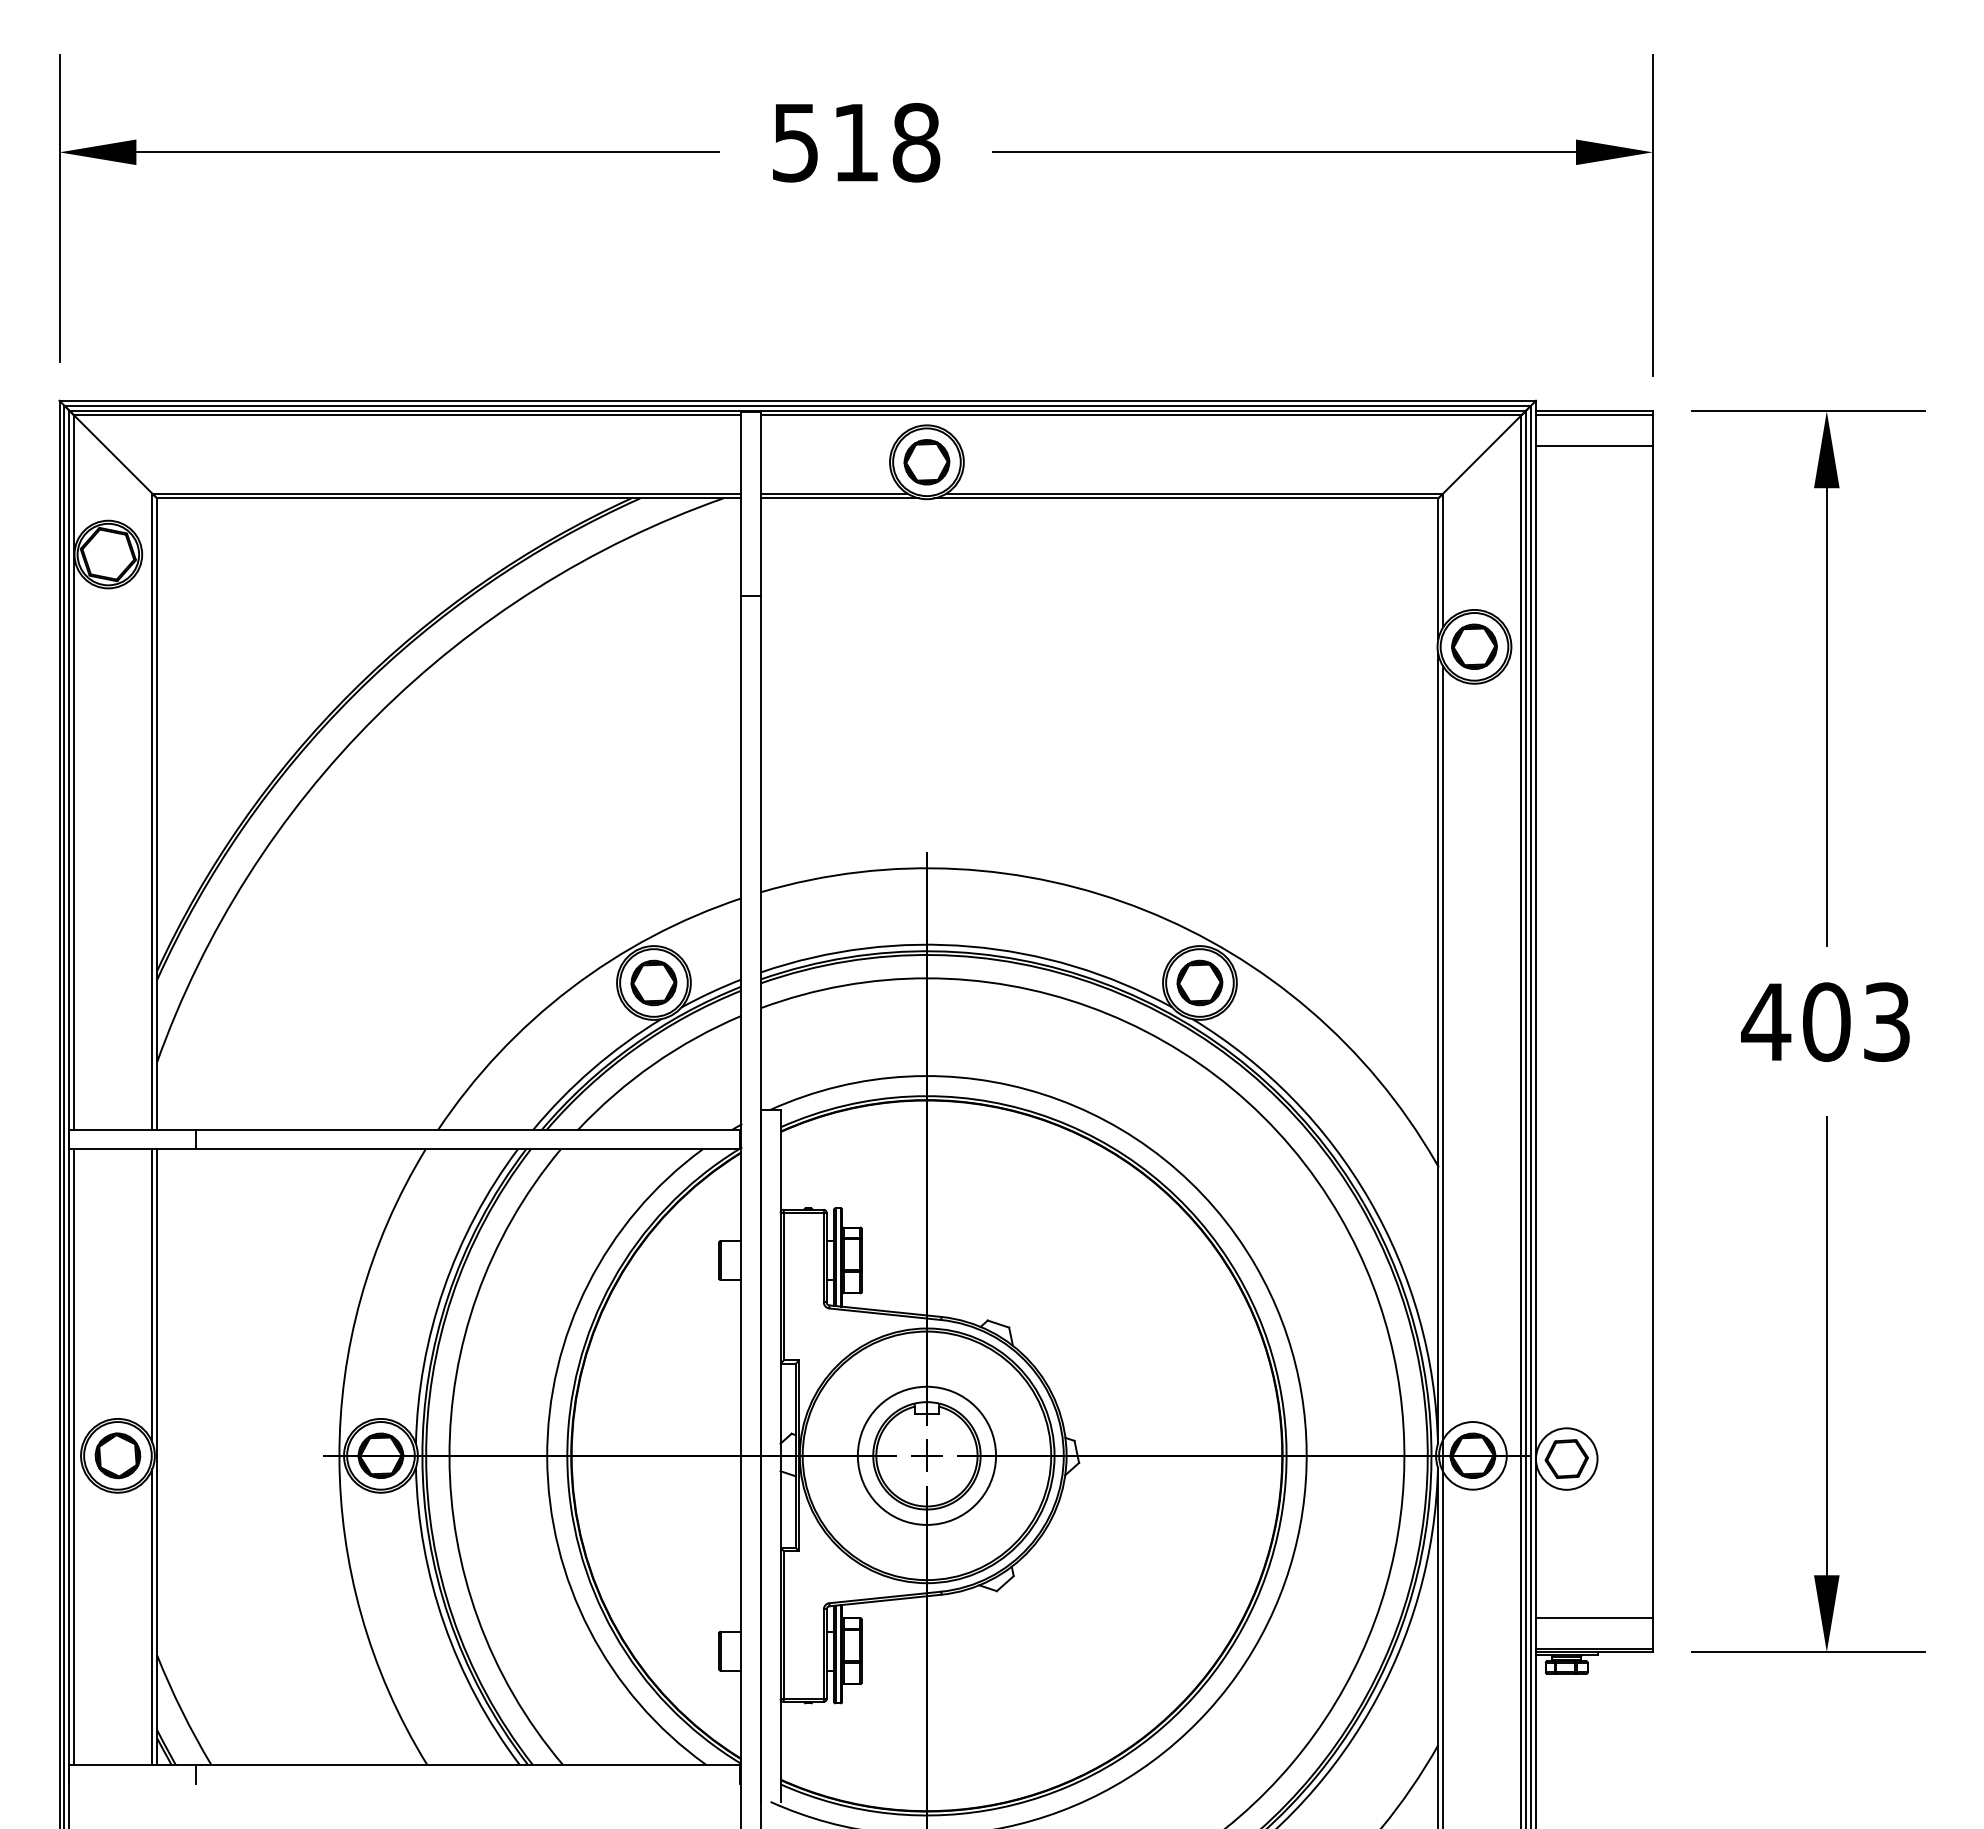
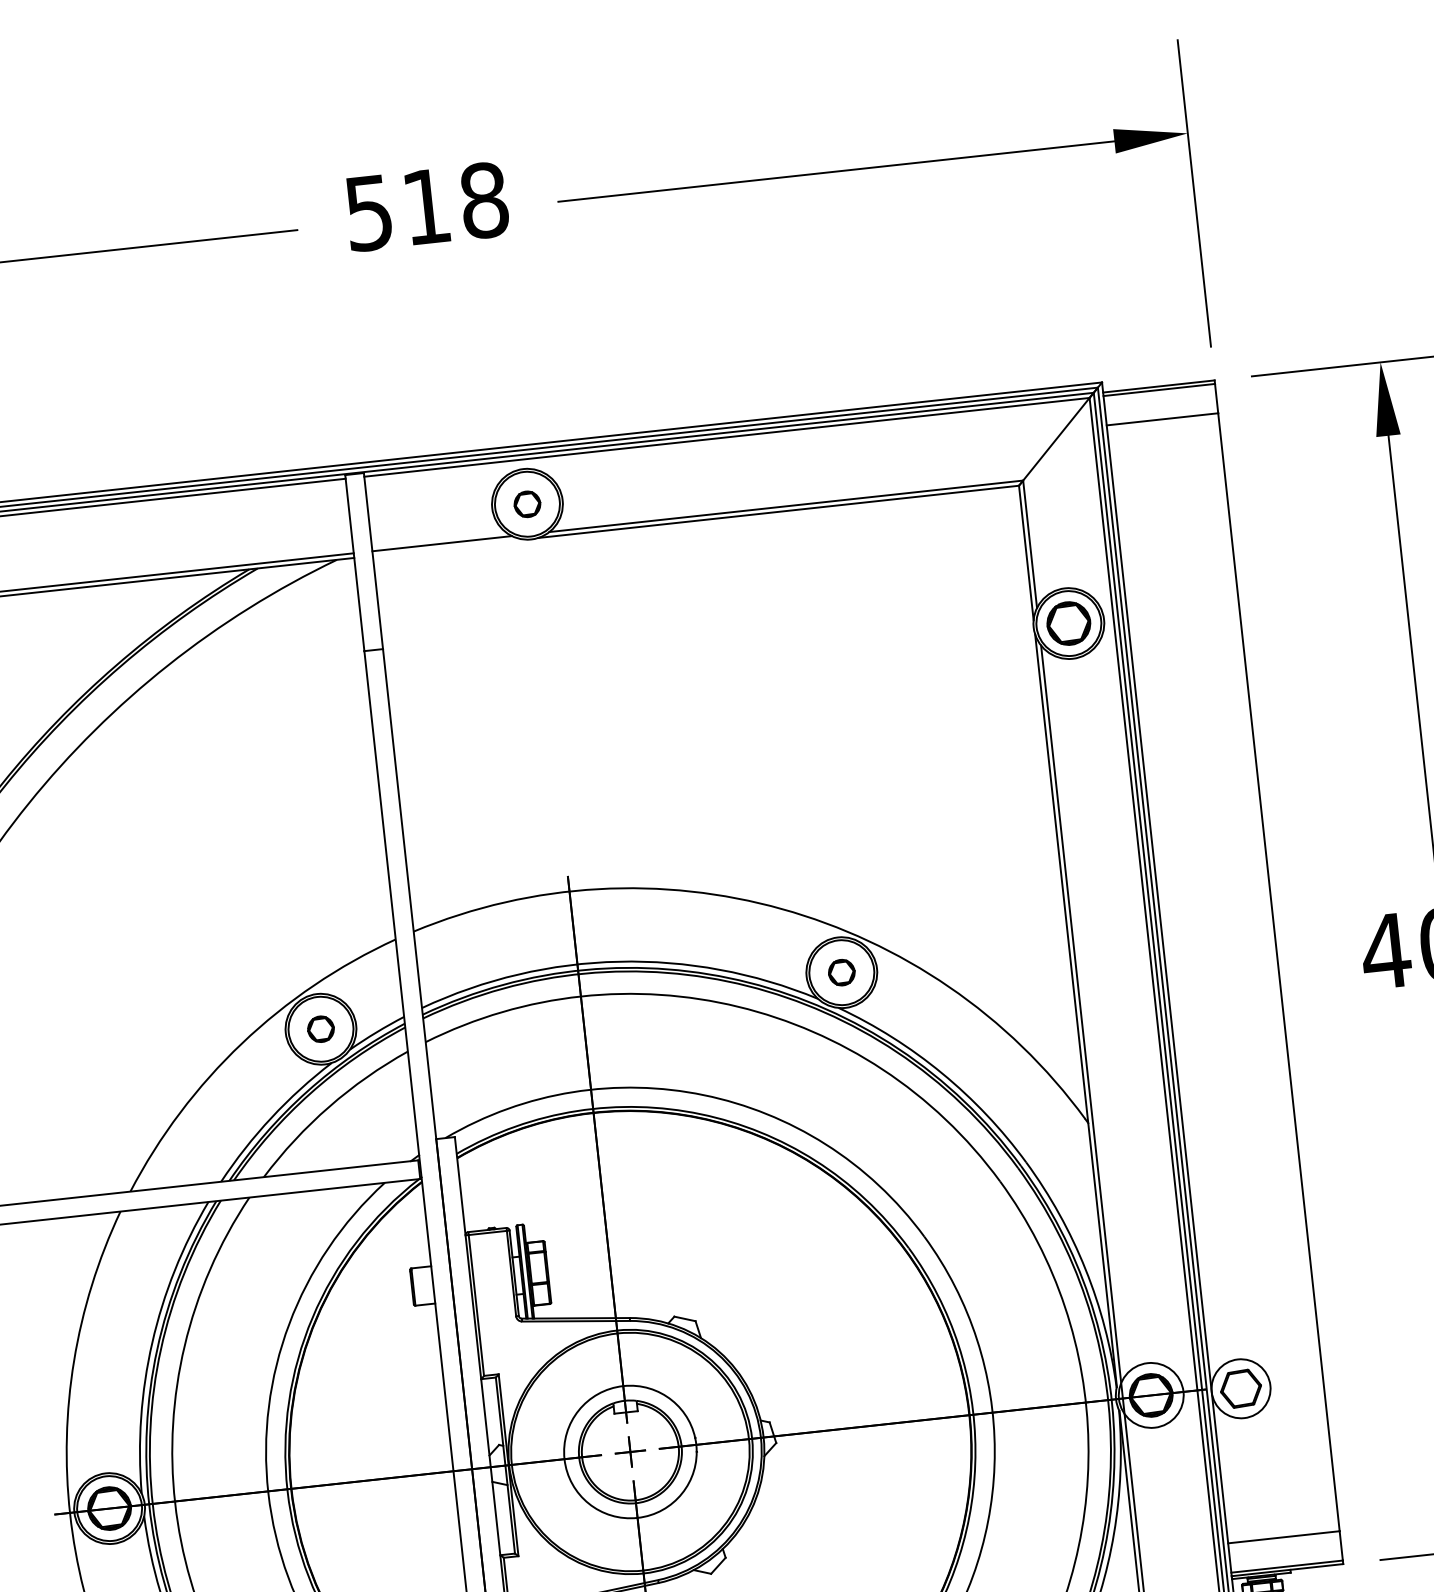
part: (926, 462) -> (527, 504), size x0.6
line: (840, 498) -> (448, 547), removed
part: (653, 982) -> (320, 1028), size x0.6
part: (1199, 982) -> (841, 972), size x0.6

